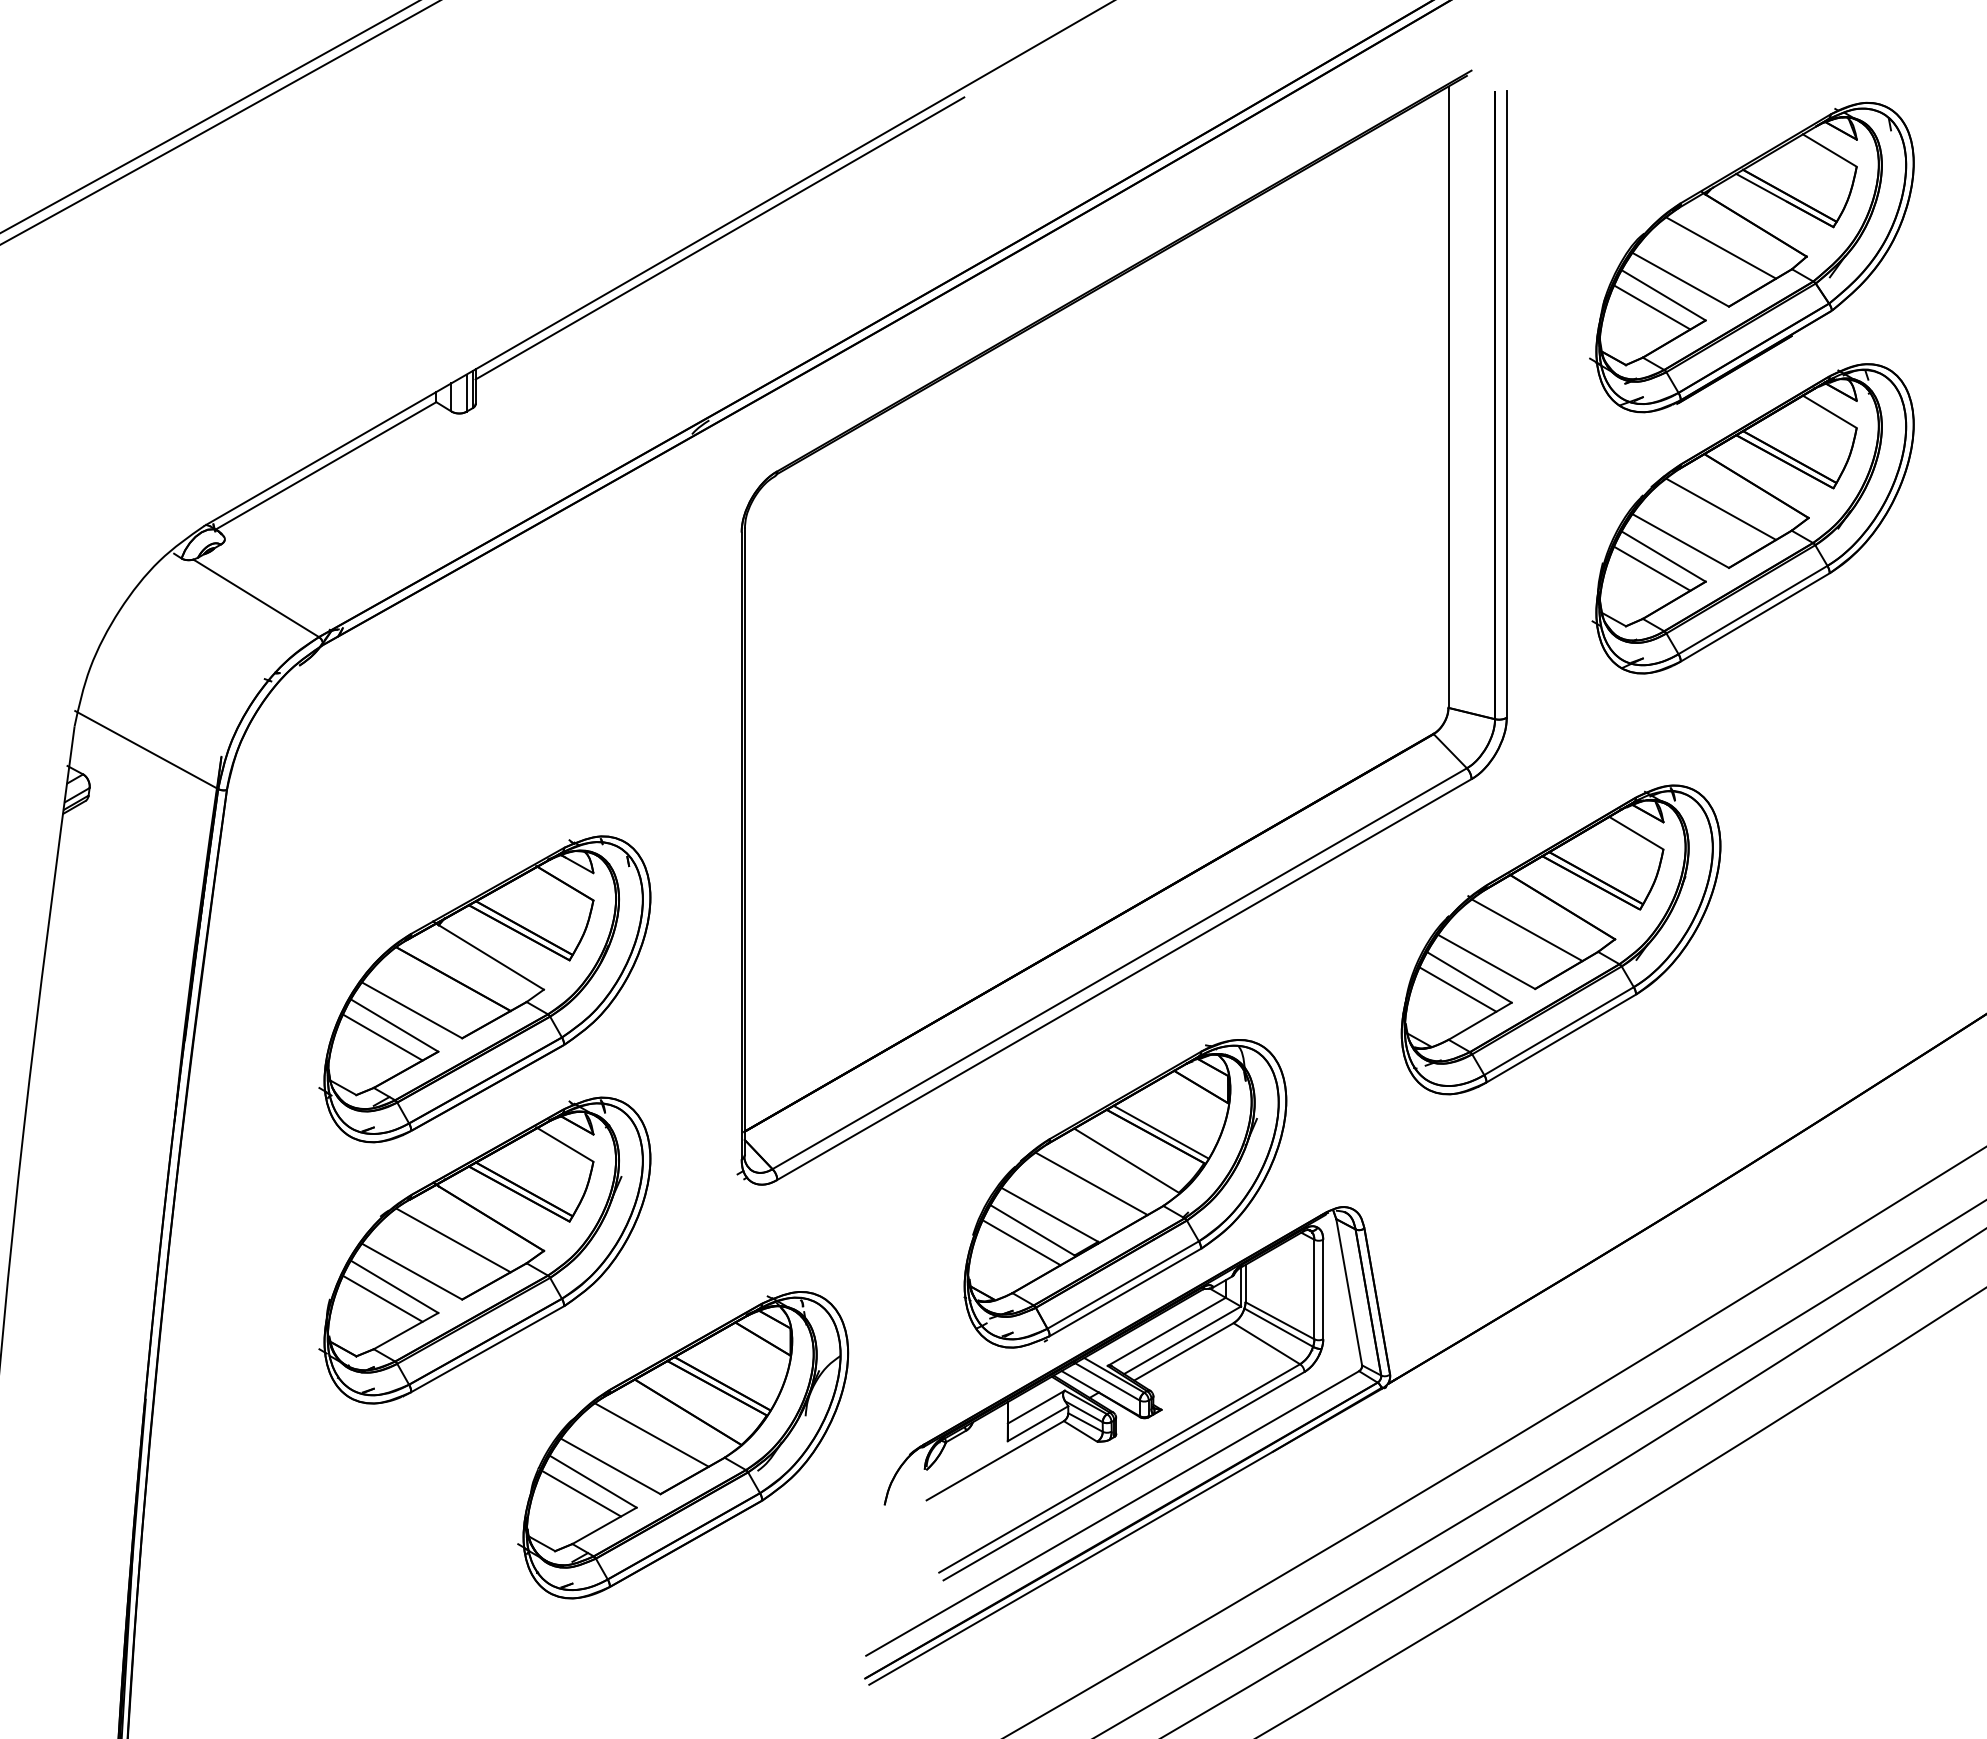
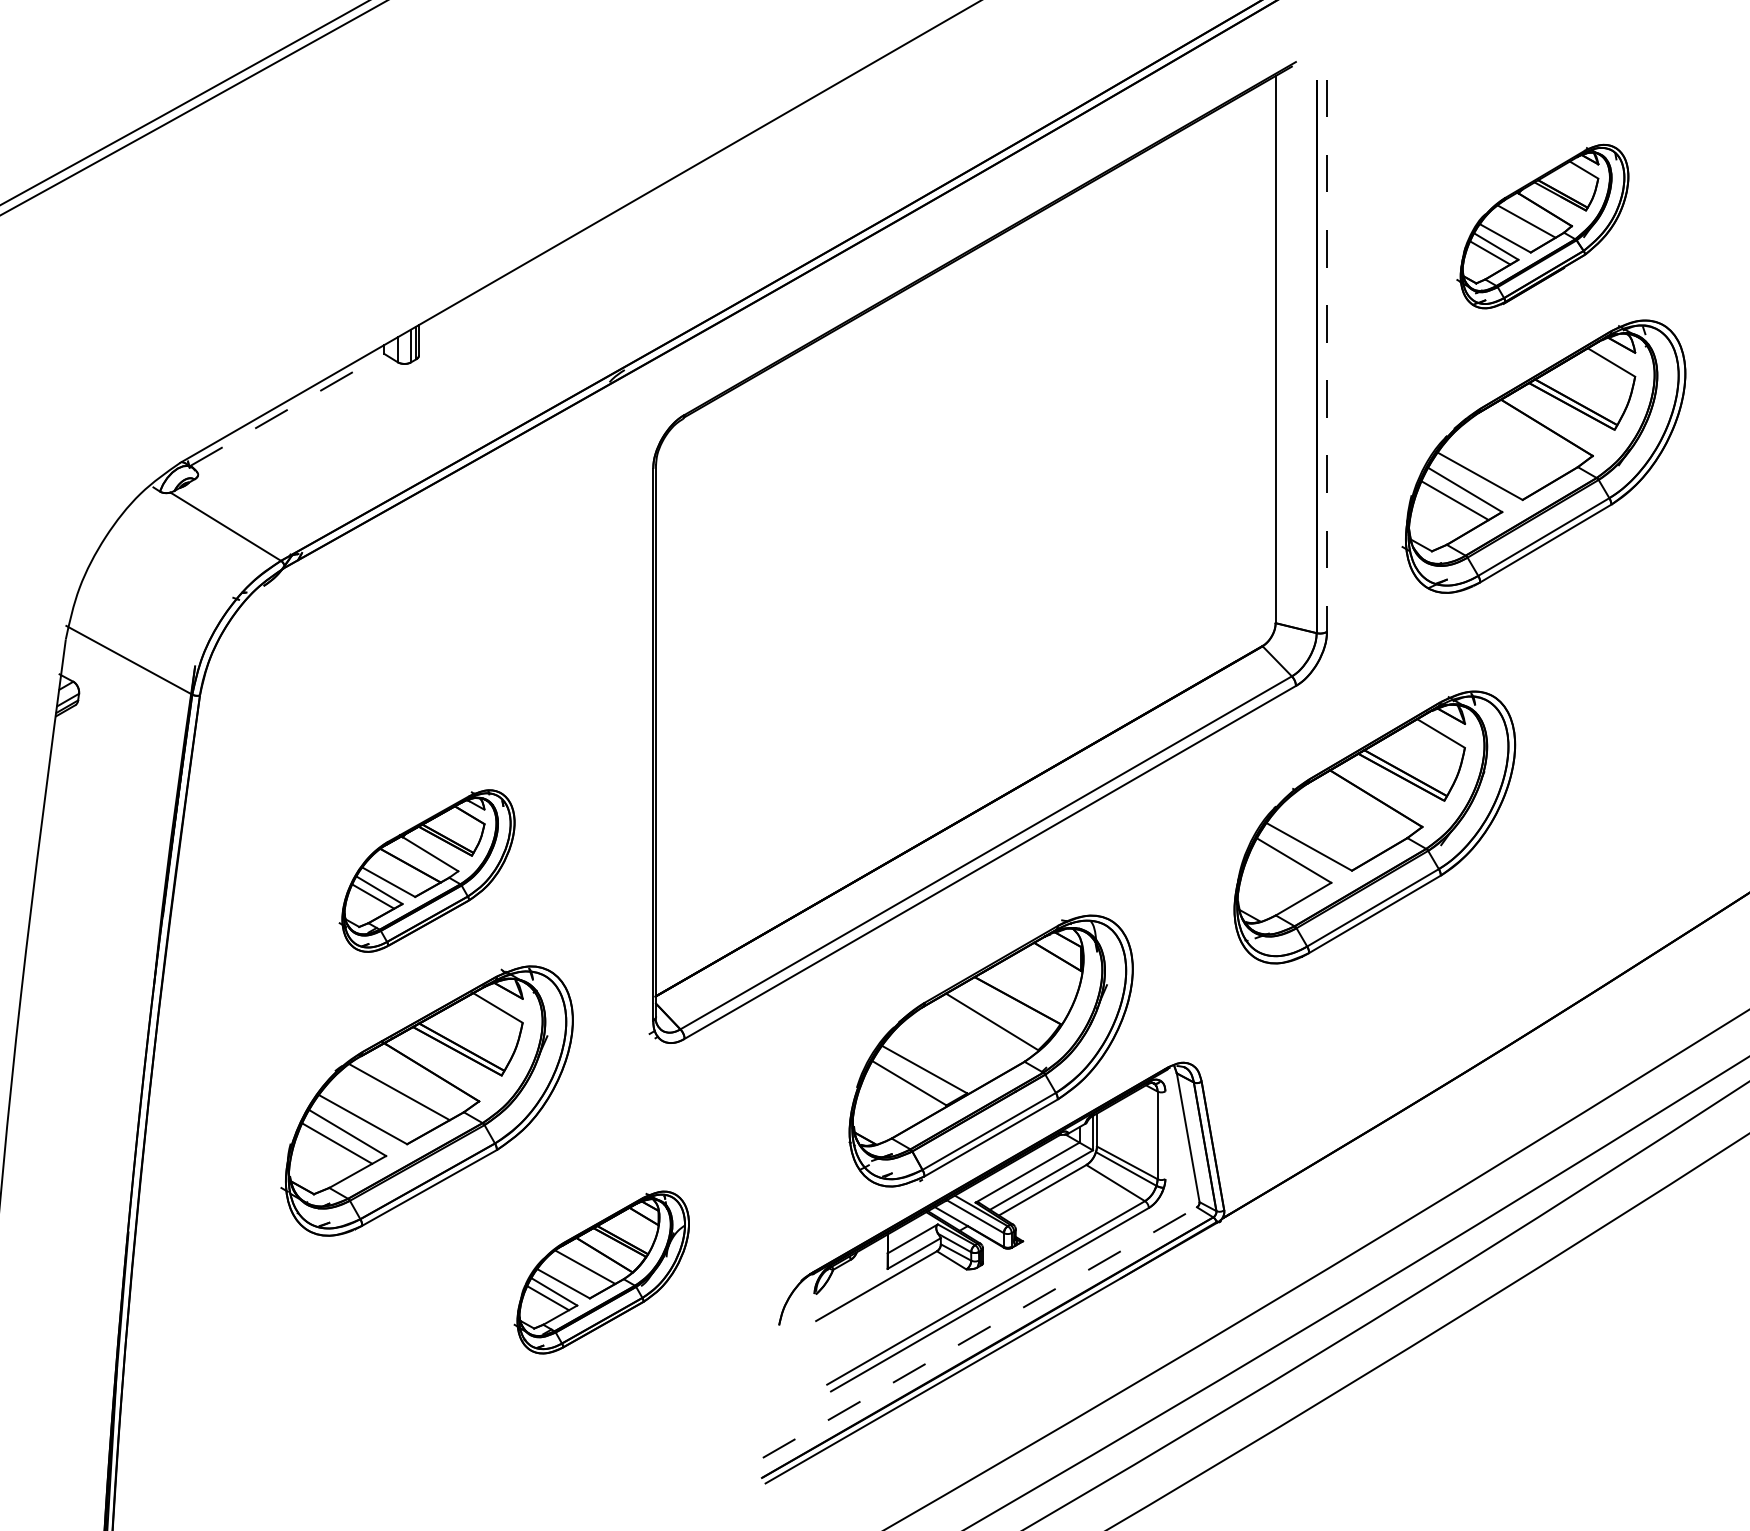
line: (719, 238) -> (633, 209), removed
part: (1751, 257) -> (1542, 226), size x0.6
line: (1506, 404) -> (1326, 356), solid -> dashed
line: (326, 465) -> (287, 409), solid -> dashed
line: (1721, 509) -> (1516, 448), removed
line: (1527, 930) -> (1345, 819), removed
part: (484, 989) -> (426, 871), size x0.6
line: (1458, 989) -> (1284, 871), removed
line: (1160, 1131) -> (1022, 996), removed
line: (1091, 1184) -> (961, 1042), removed
line: (1021, 1242) -> (899, 1093), removed
line: (1323, 1289) -> (1165, 1135), removed
part: (683, 1445) -> (602, 1272), size x0.6
line: (1112, 1513) -> (979, 1332), solid -> dashed

